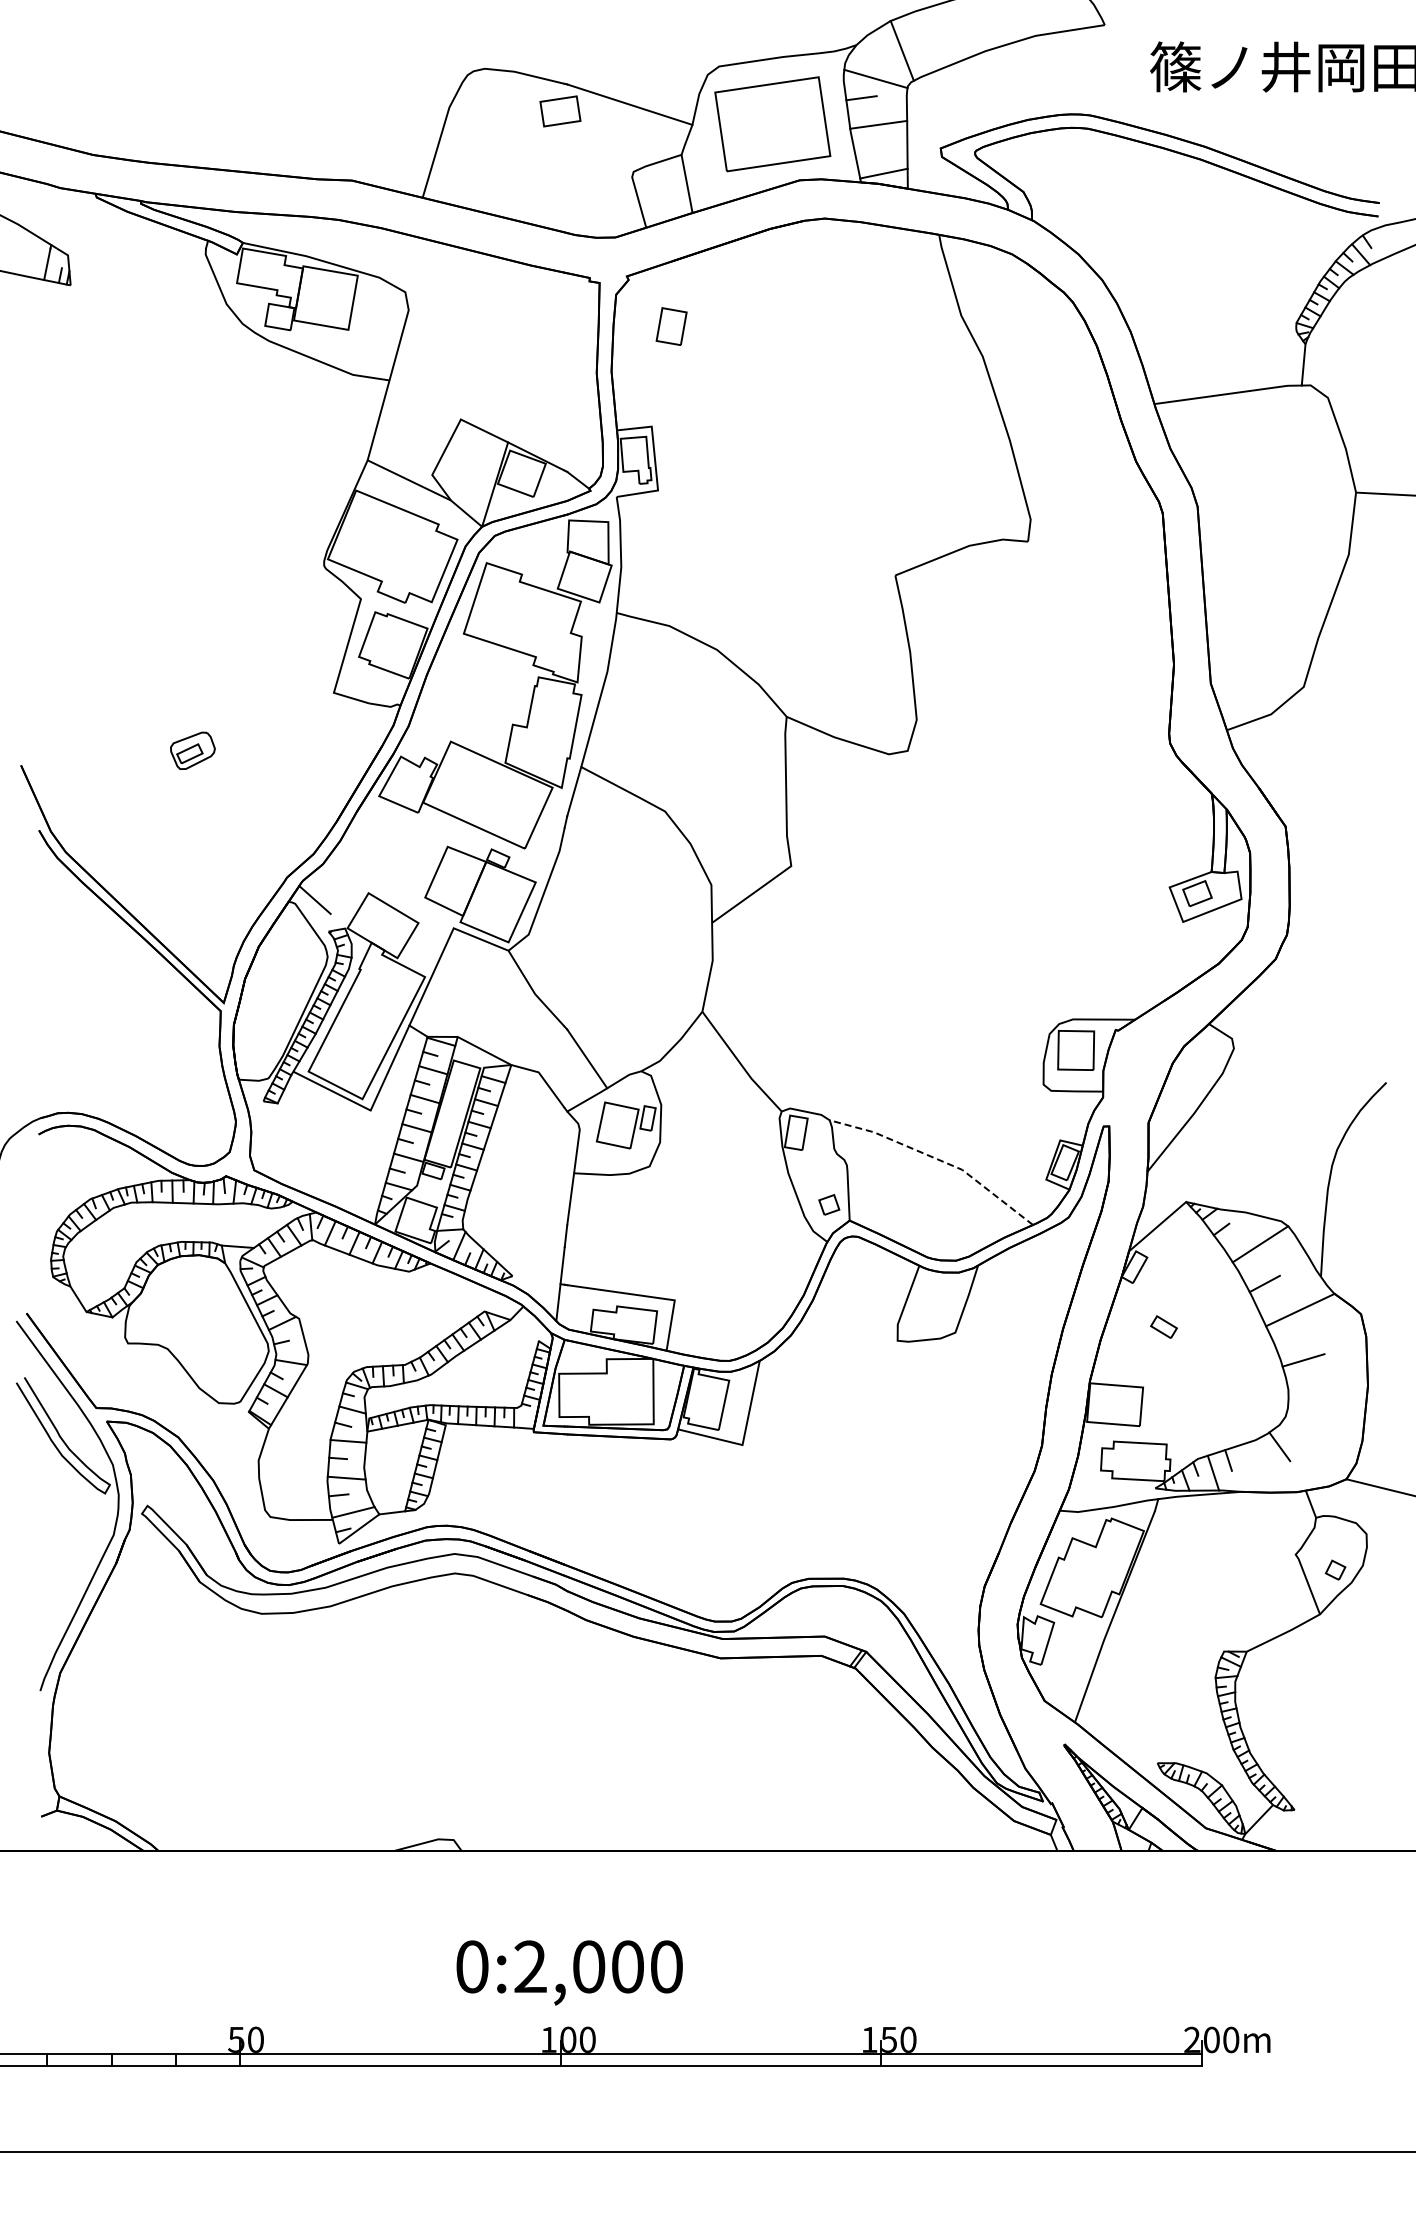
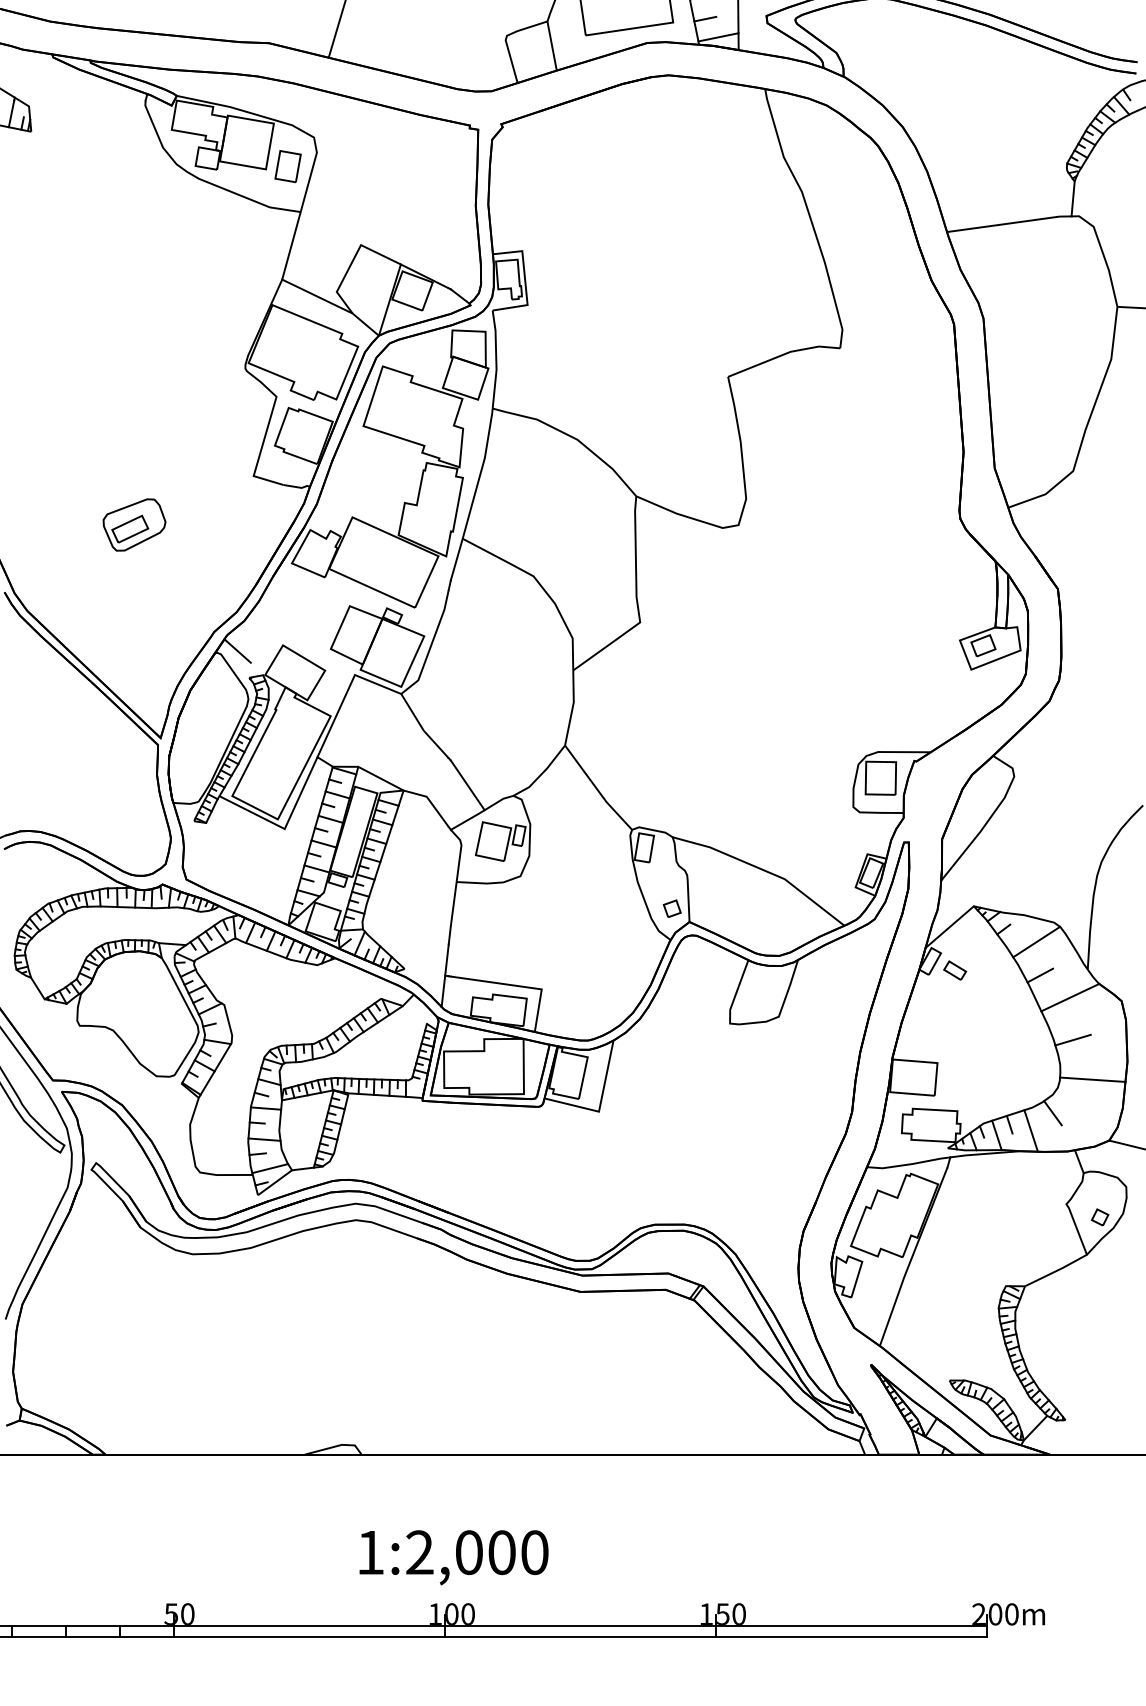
line: (868, 151) -> (705, 18), added
part: (671, 326) -> (287, 166), moved
part: (192, 750) -> (134, 524), size x1.67
line: (937, 1159) -> (763, 870), dashed -> solid
part: (1163, 1326) -> (954, 970), moved
line: (1326, 1406) -> (1092, 1079), added
line: (1253, 1467) -> (1030, 1130), added
text: (472, 1966) -> (370, 1552), 0:2,000 -> 1:2,000

